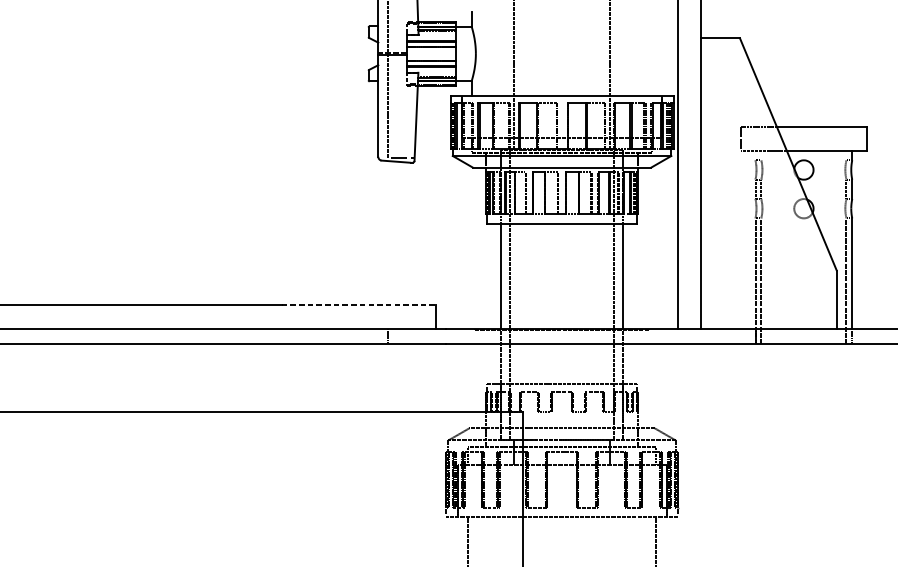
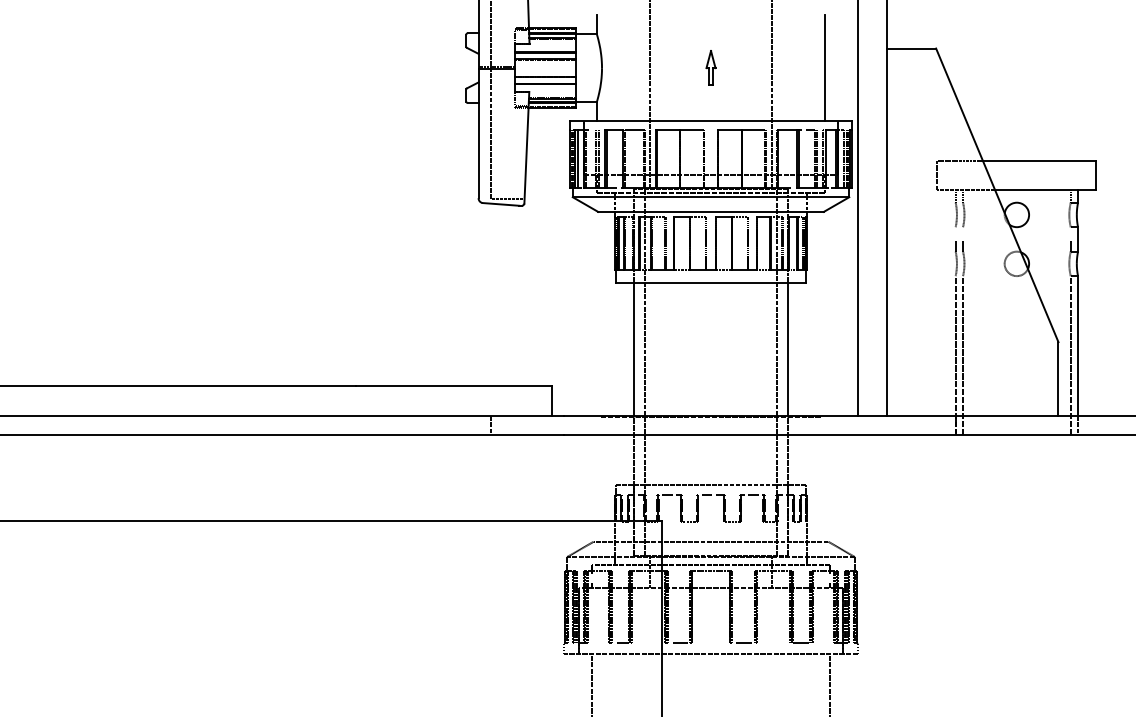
part: (561, 53) -> (710, 67), added
line: (652, 54) -> (825, 68), added
line: (359, 305) -> (454, 386), dashed -> solid

